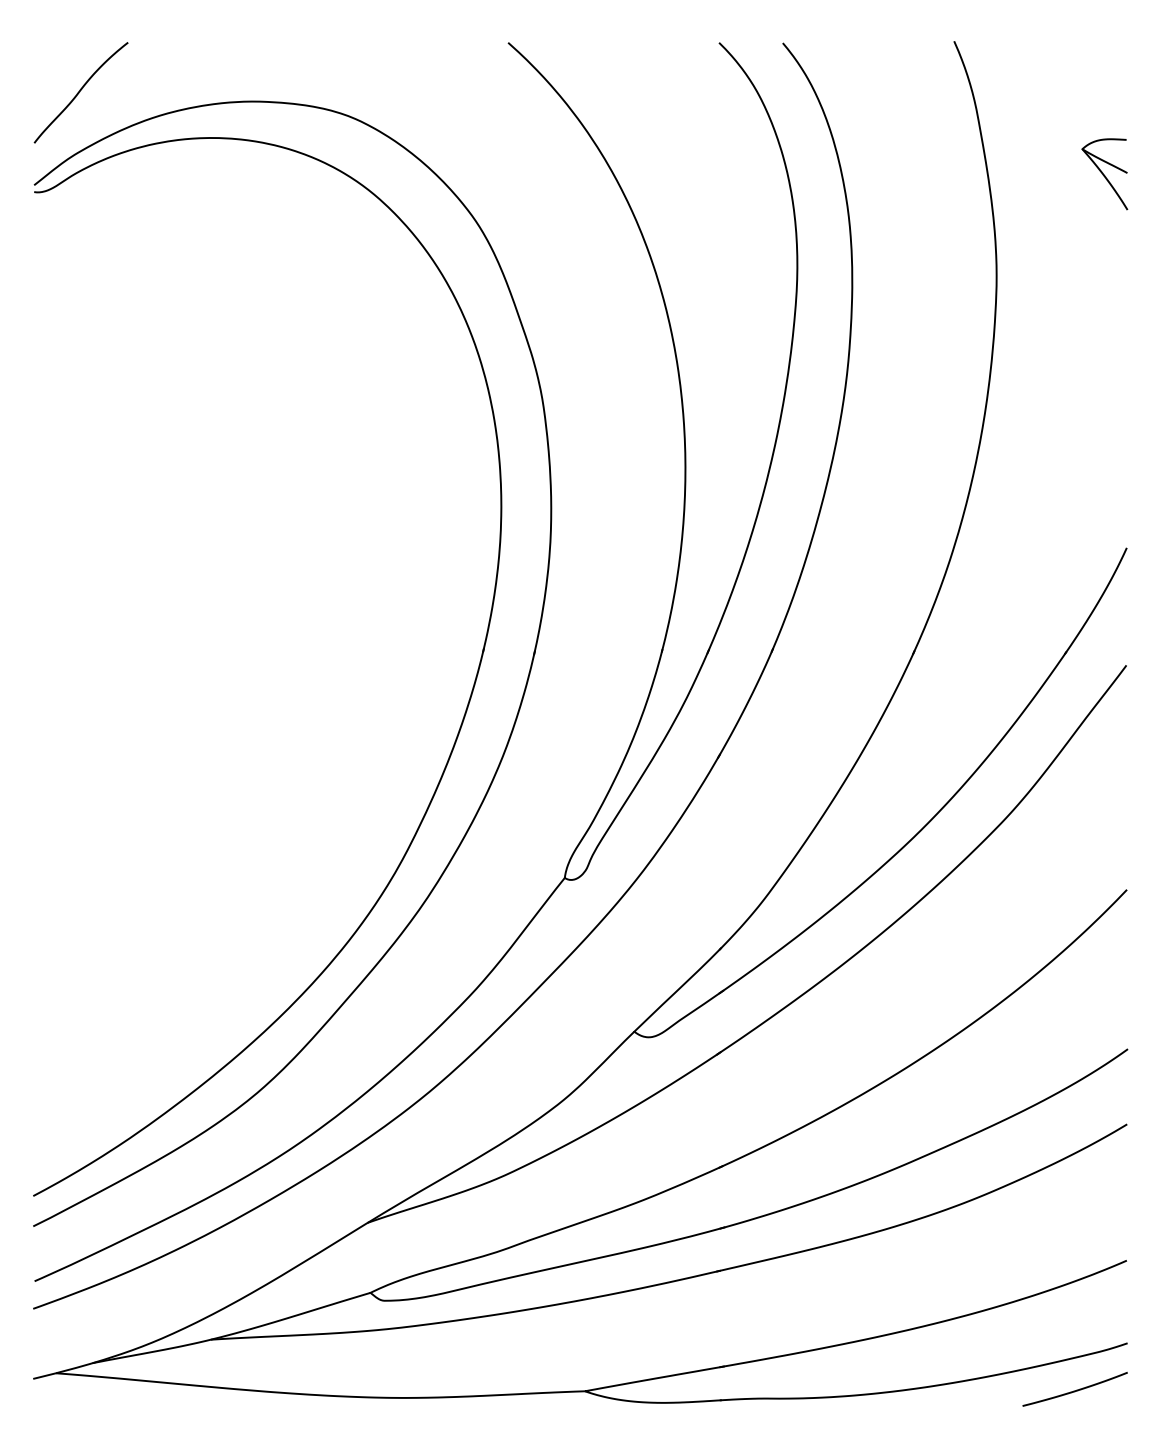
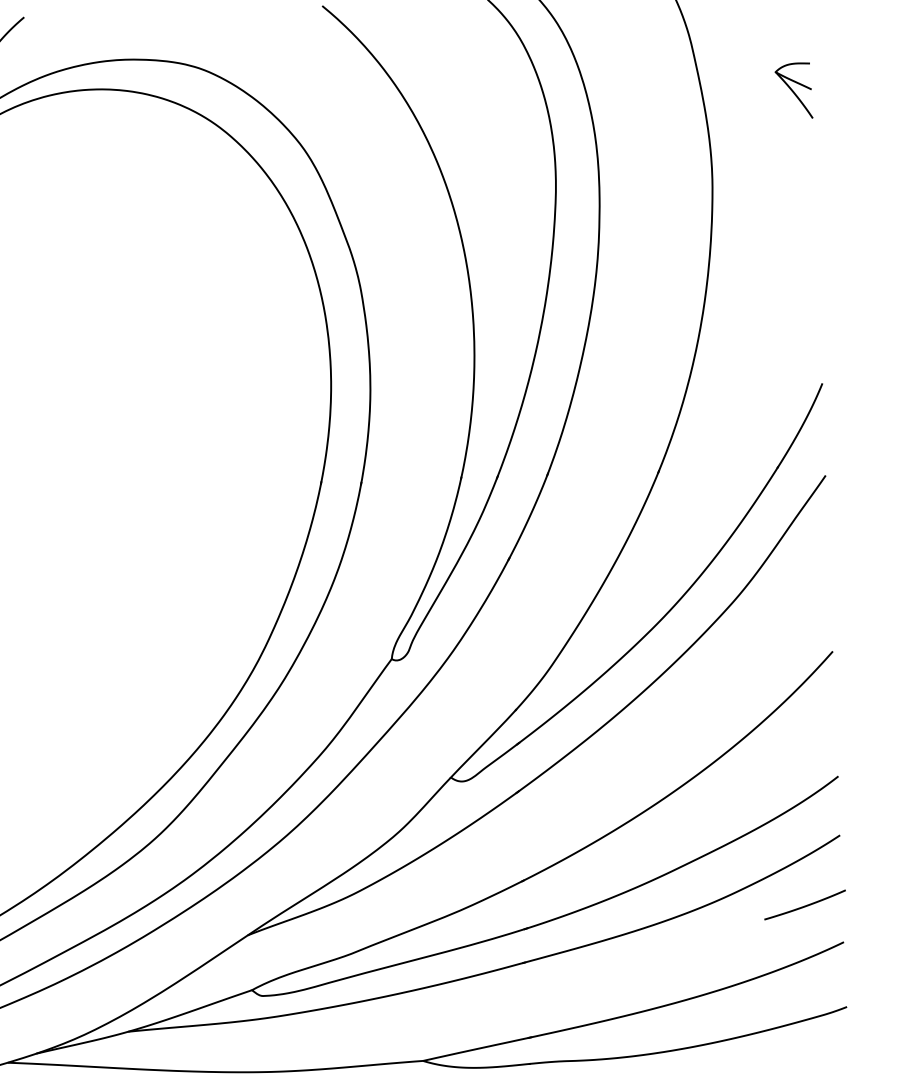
curve: (1074, 1390) -> (804, 905), moved

